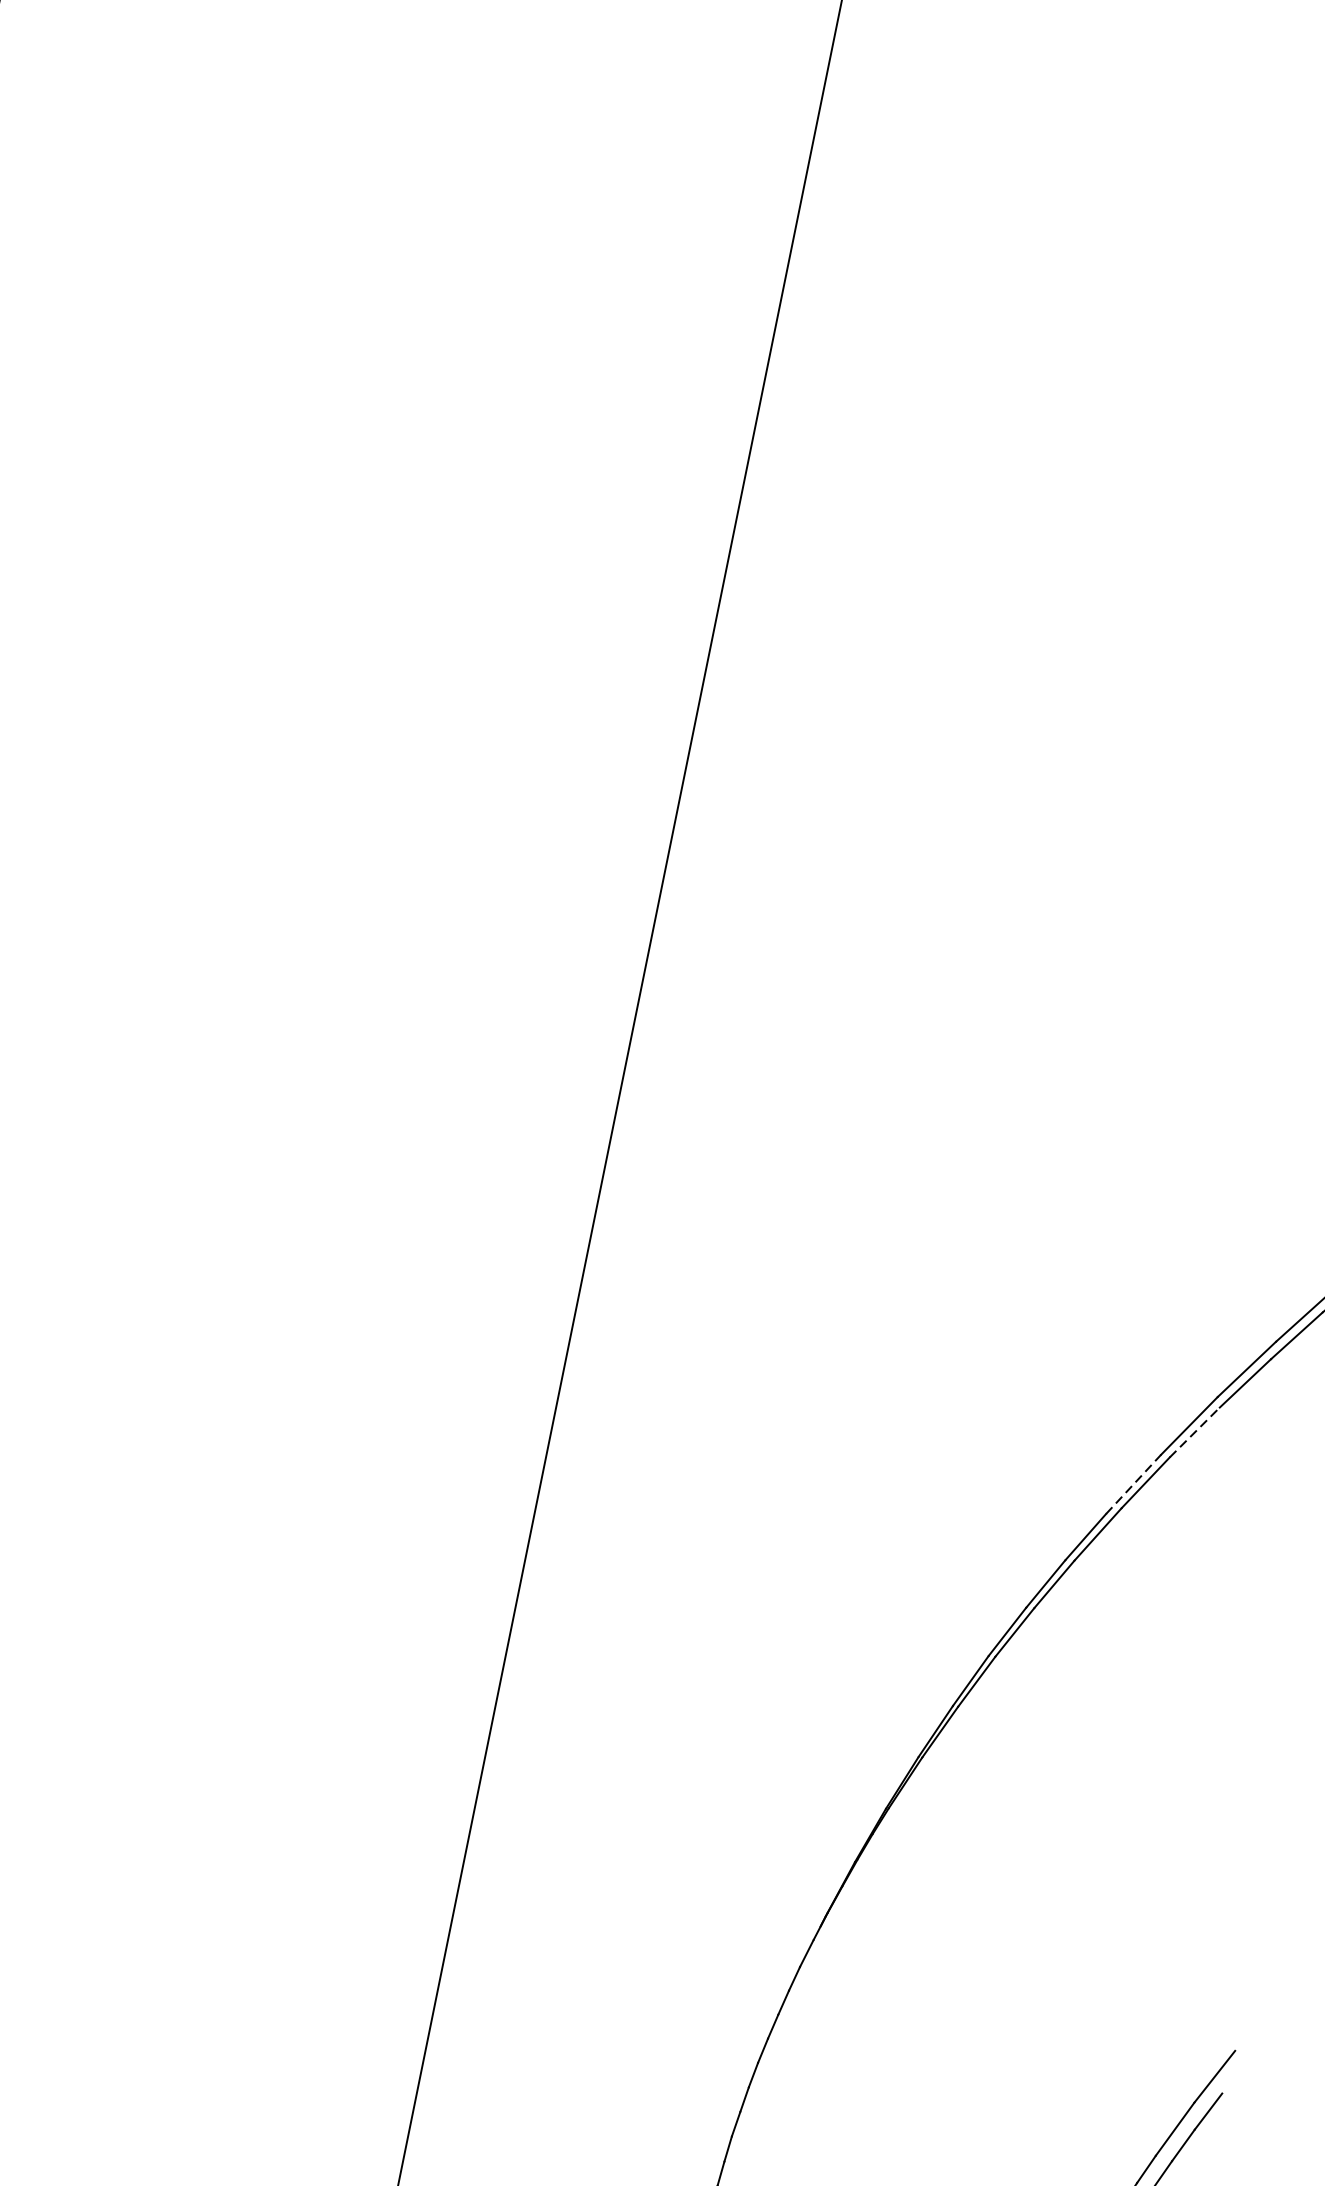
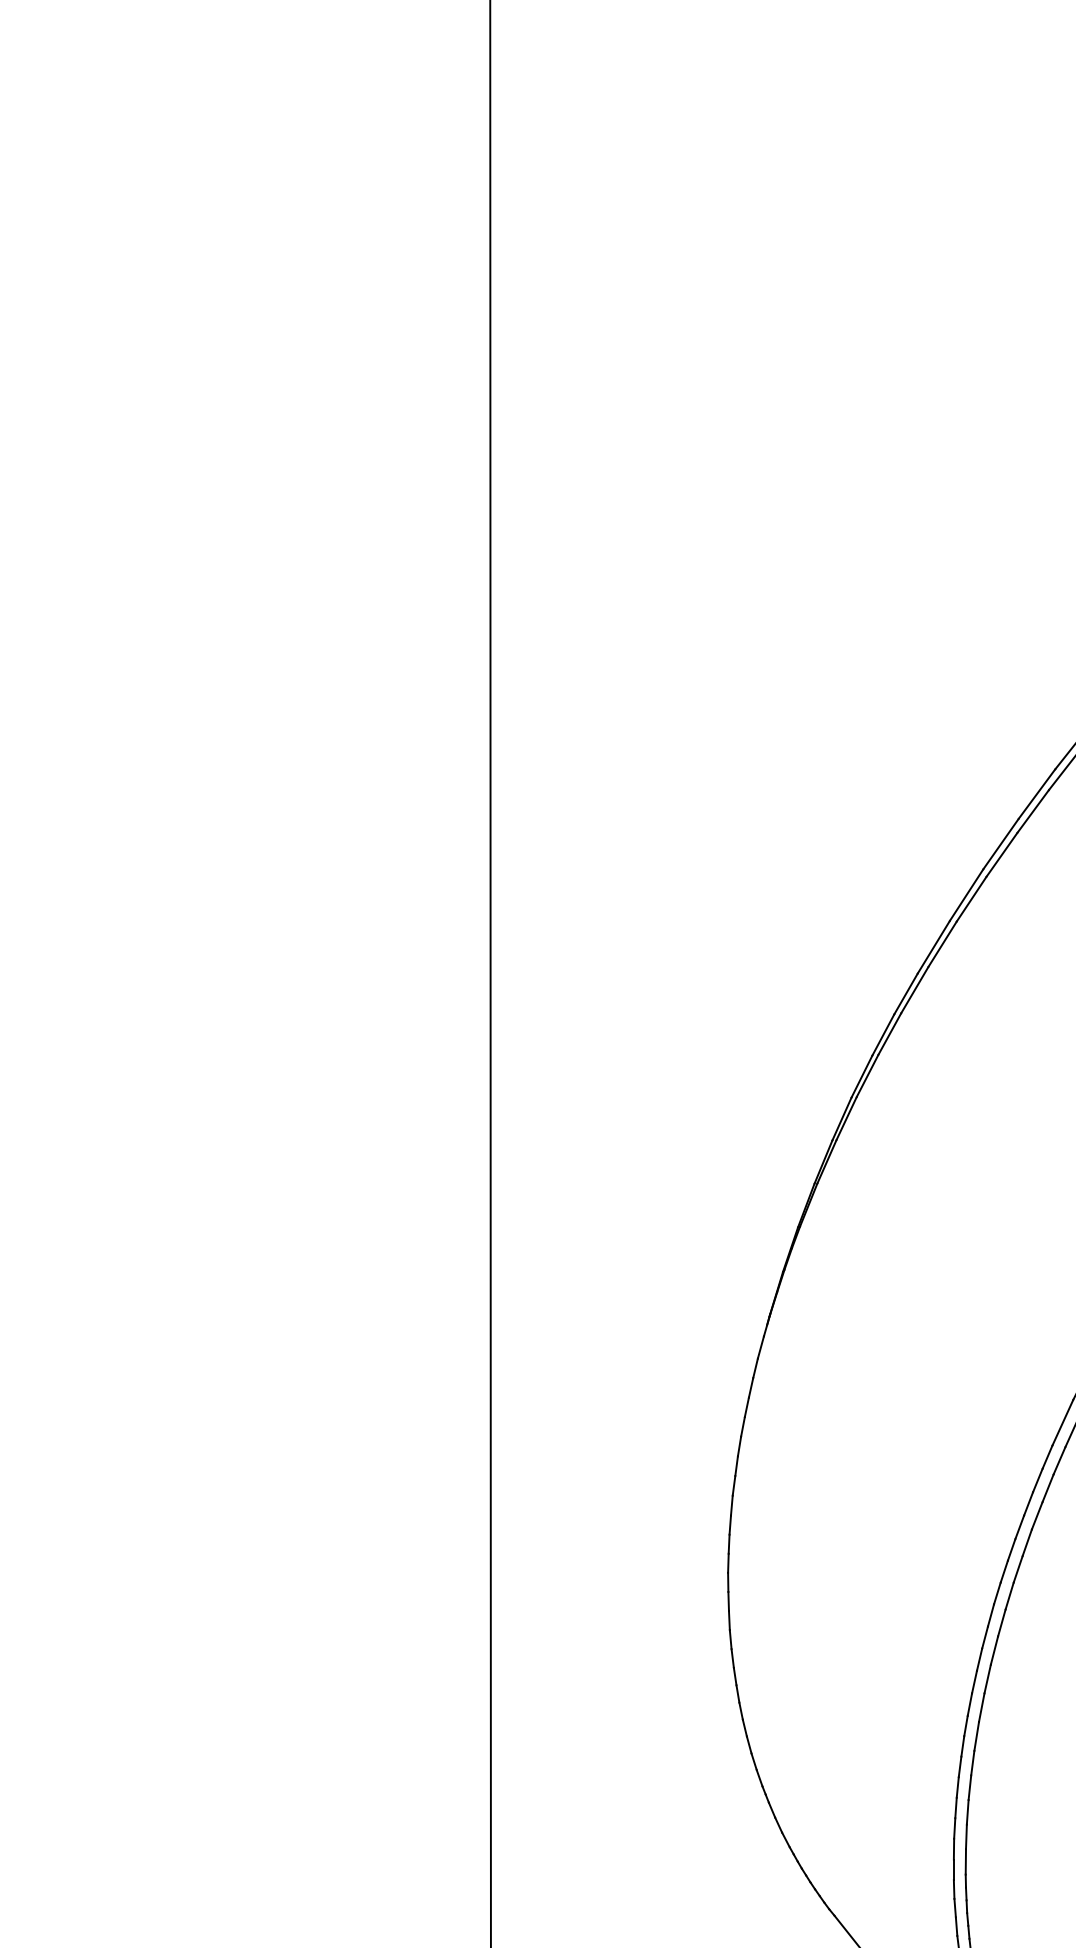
line: (1194, 1432) -> (971, 899), dashed -> solid
line: (1133, 1484) -> (933, 947), dashed -> solid

